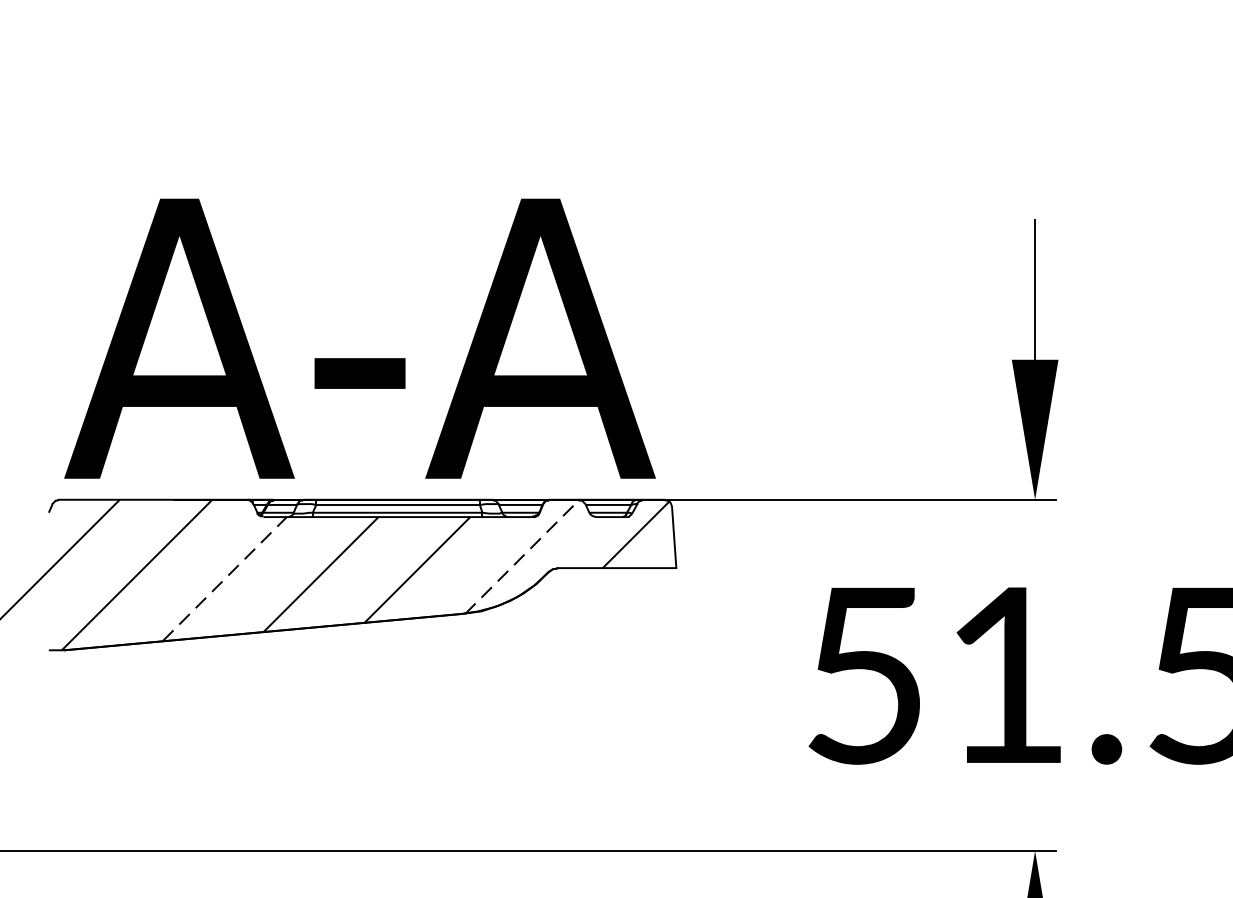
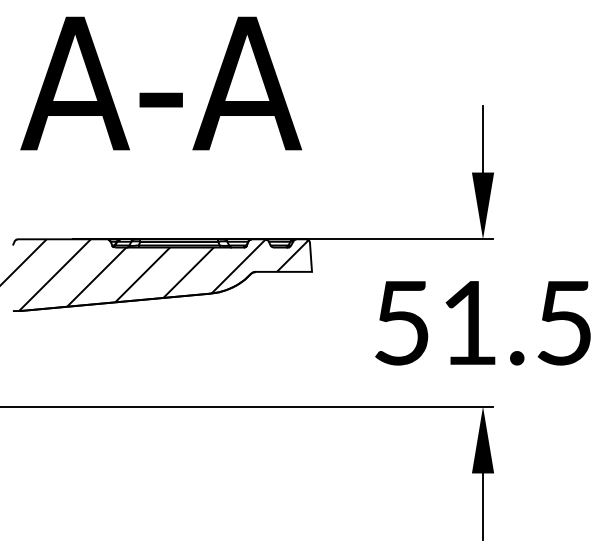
text: (360, 338) -> (161, 83), moved
line: (522, 556) -> (238, 266), dashed -> solid
line: (224, 579) -> (96, 277), dashed -> solid

